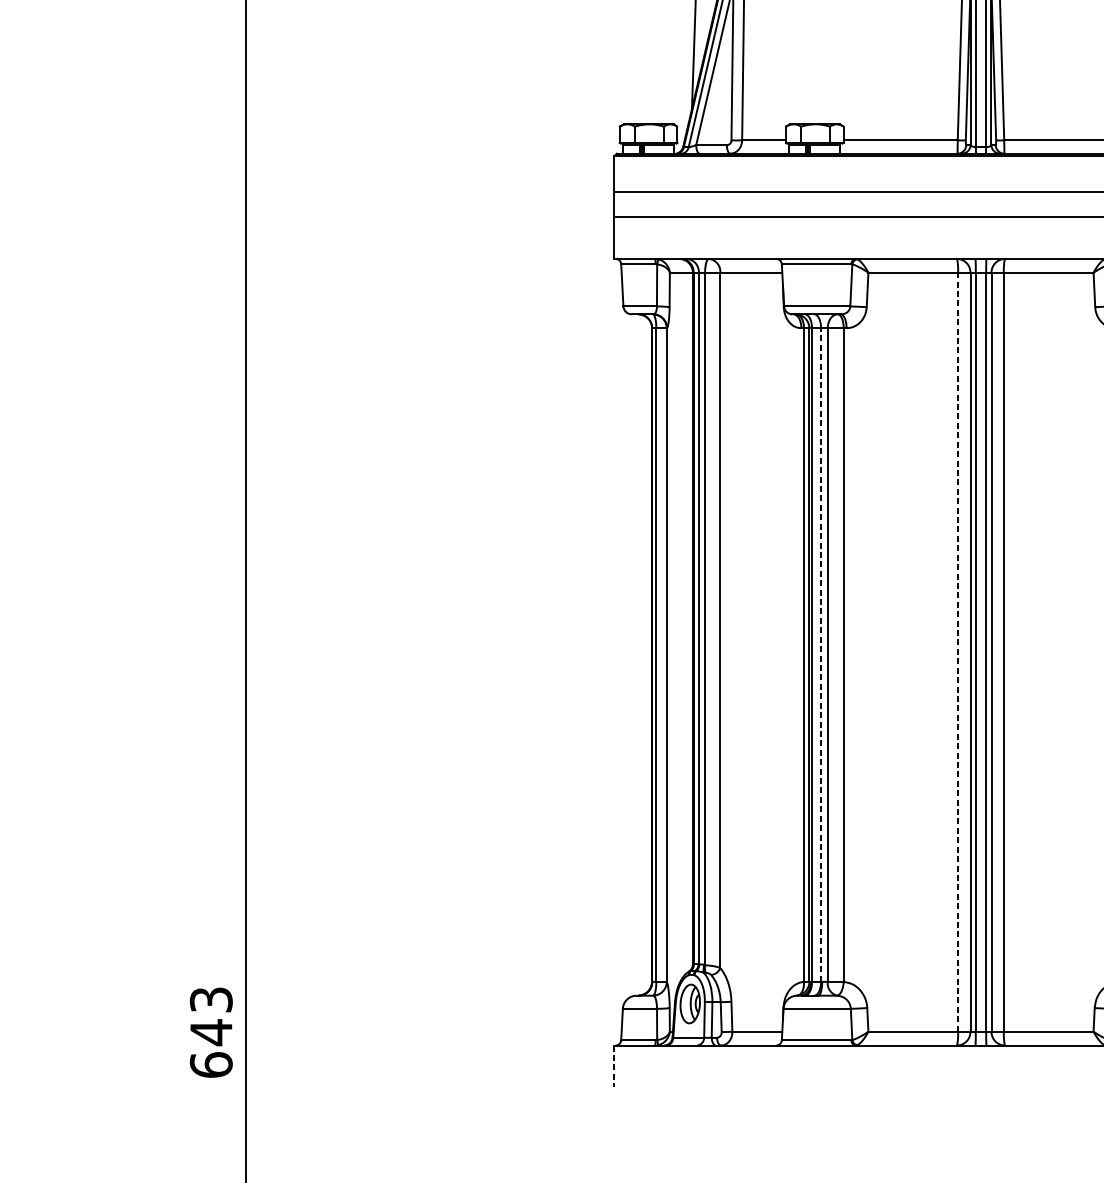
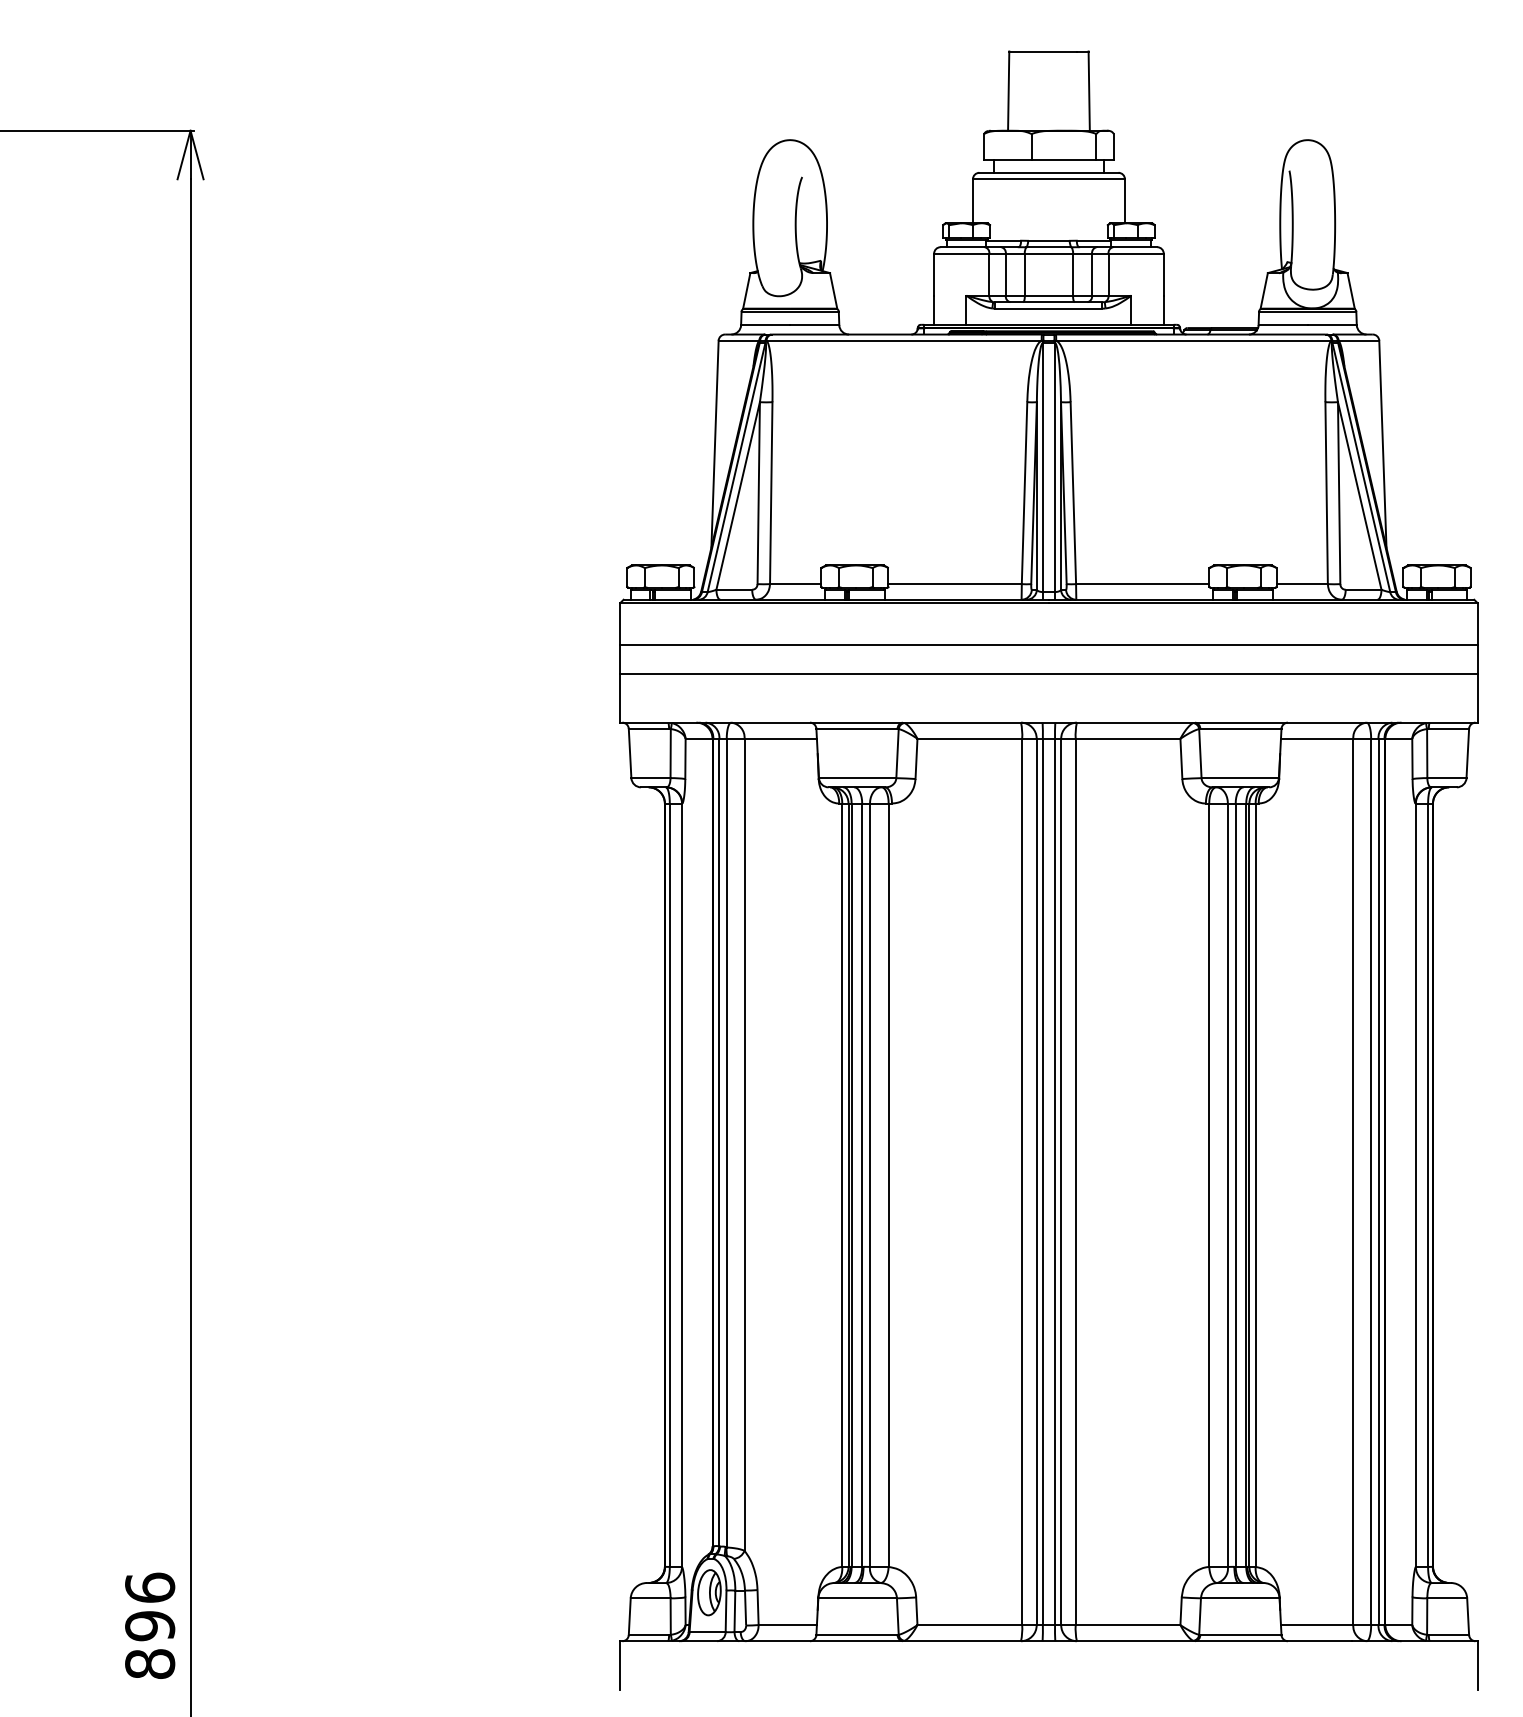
line: (958, 651) -> (1022, 1181), dashed -> solid
line: (821, 655) -> (862, 1185), dashed -> solid
text: (211, 1032) -> (150, 1625), 643 -> 896
line: (614, 1066) -> (620, 1665), dashed -> solid

